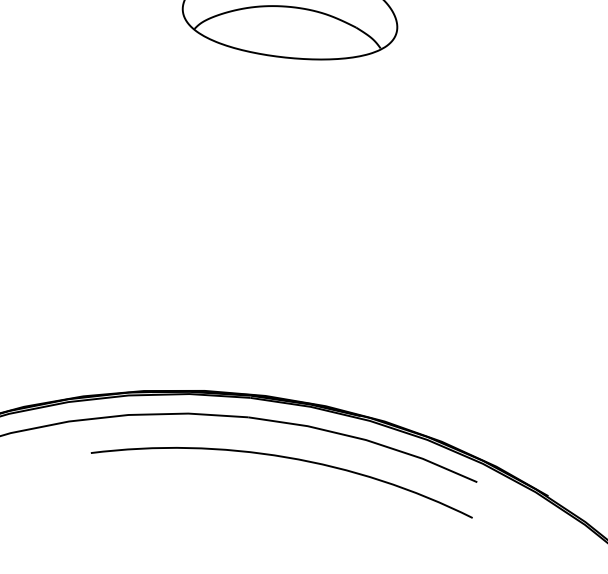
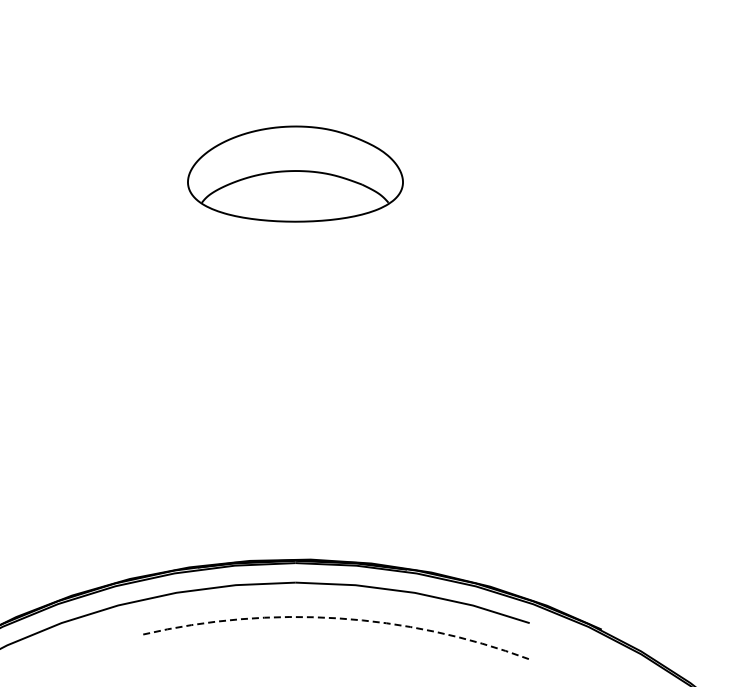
arc: (286, 457) -> (337, 618), solid -> dashed

